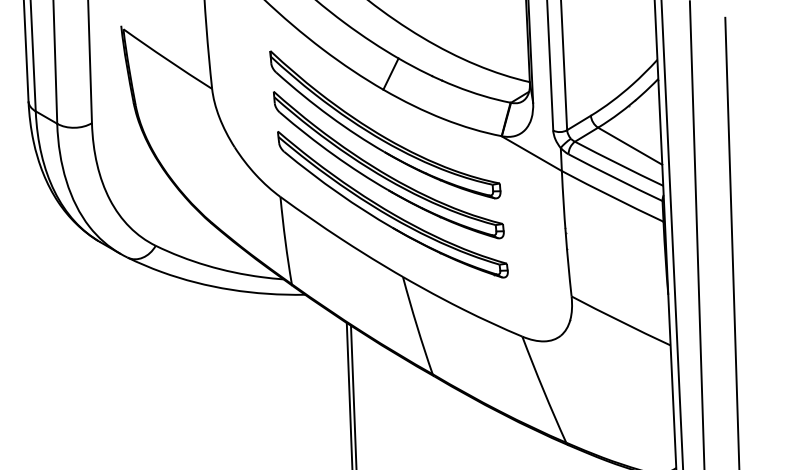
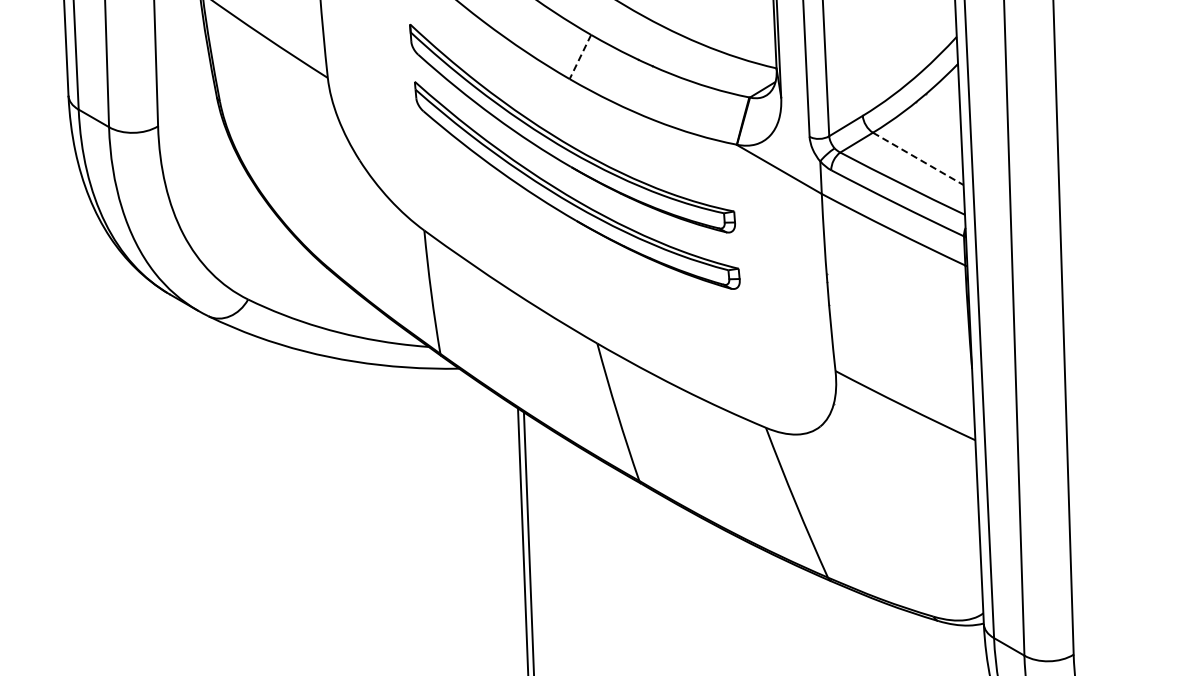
line: (391, 74) -> (580, 57), solid -> dashed
line: (630, 146) -> (918, 159), solid -> dashed
part: (389, 211) -> (578, 250), removed

